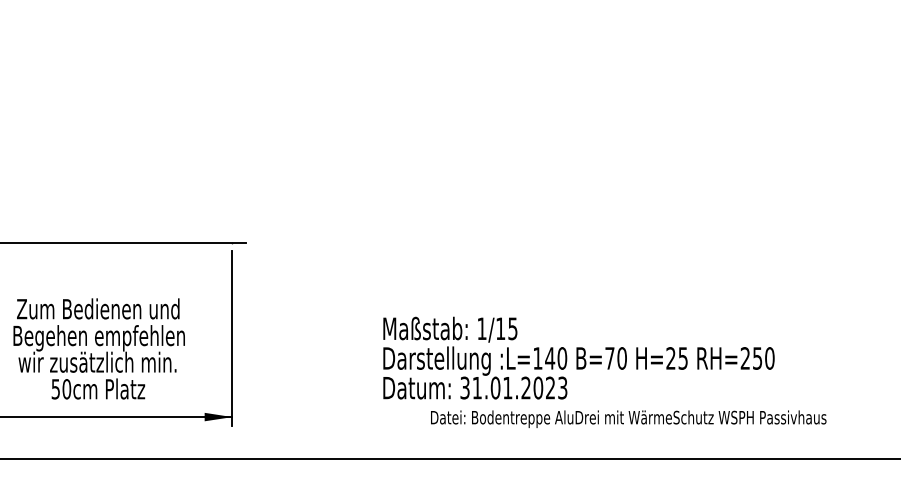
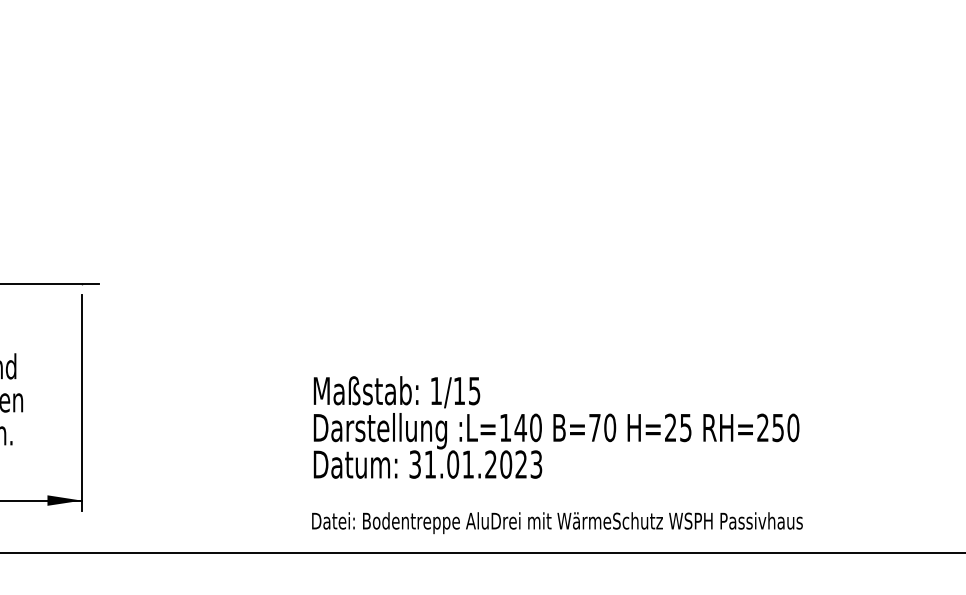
text: (578, 357) -> (555, 426), moved
text: (628, 418) -> (557, 522), moved

